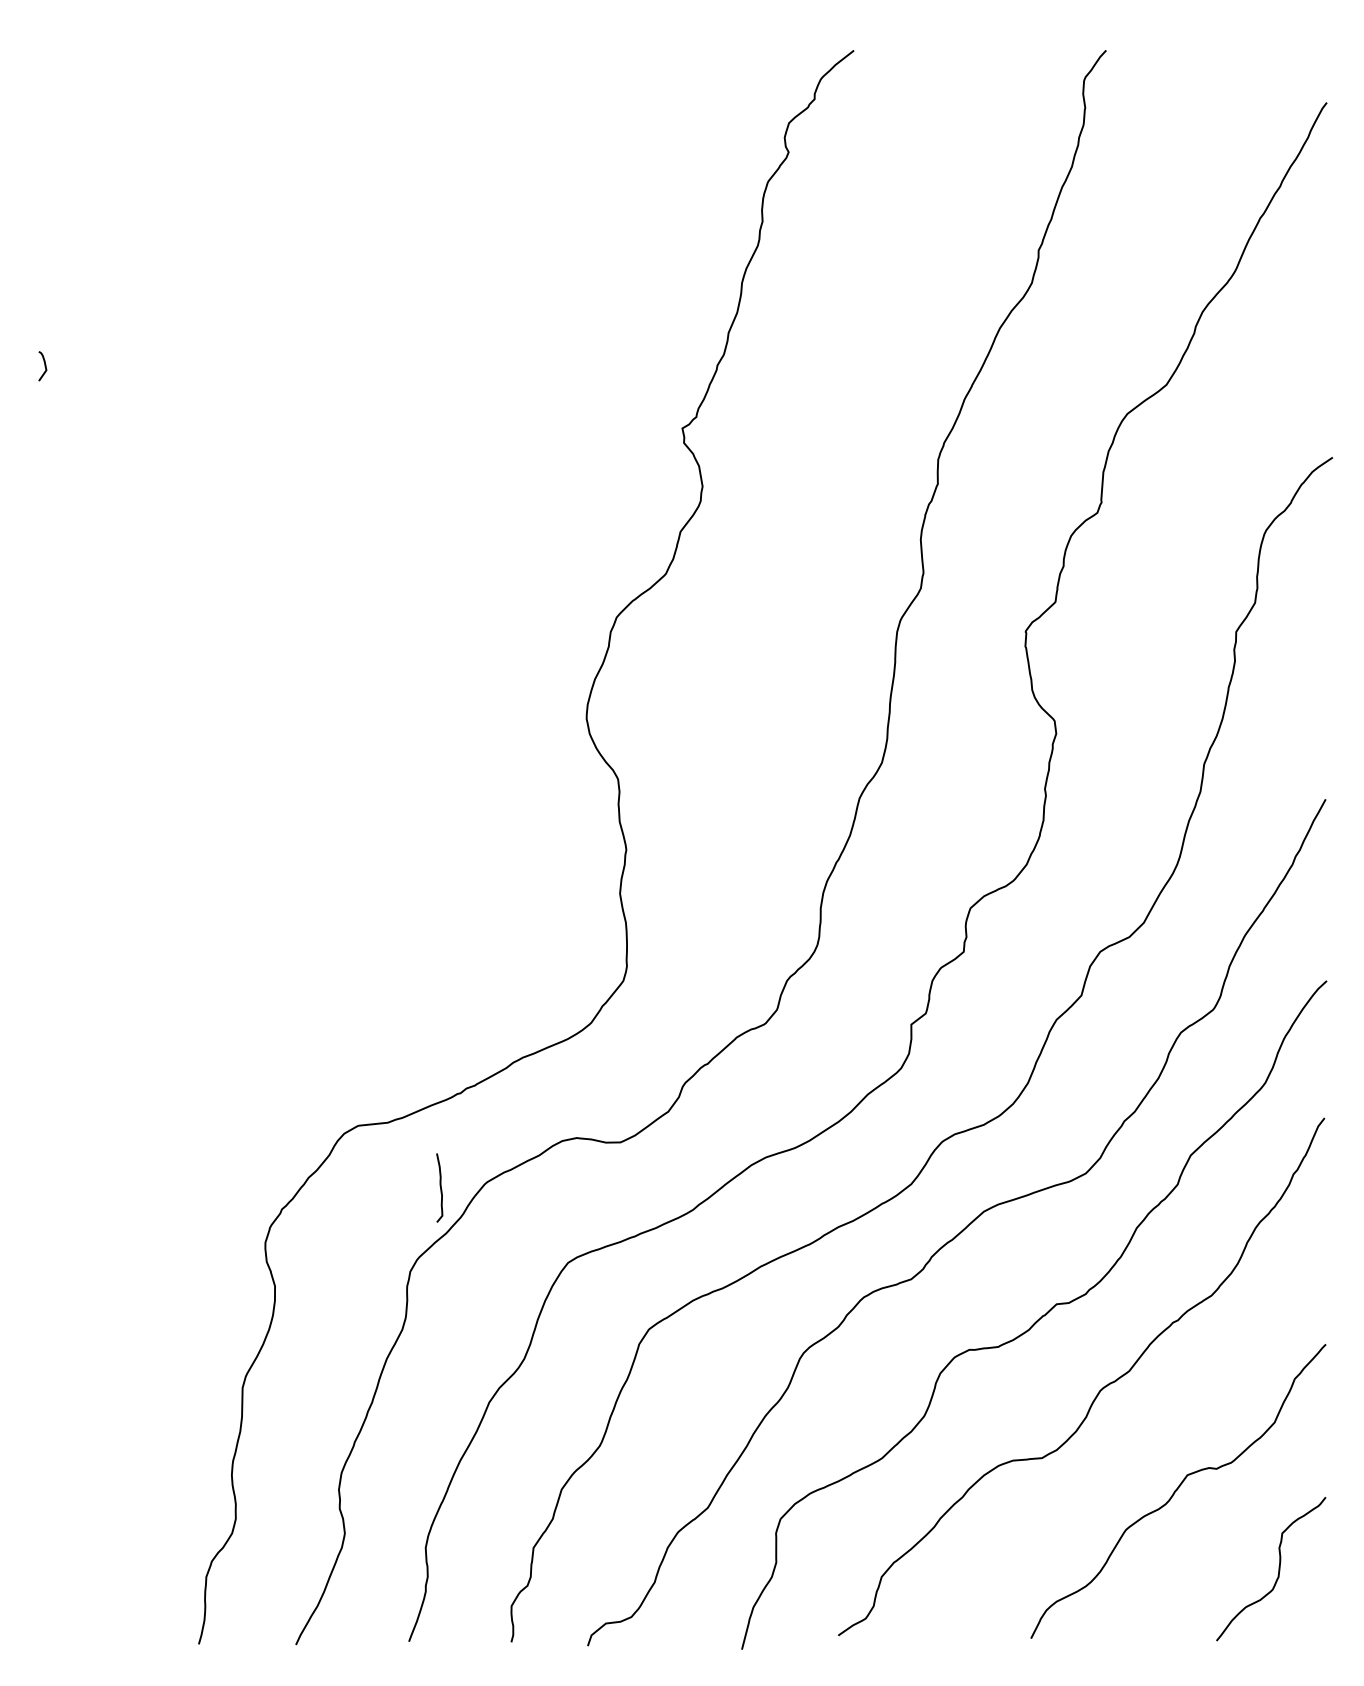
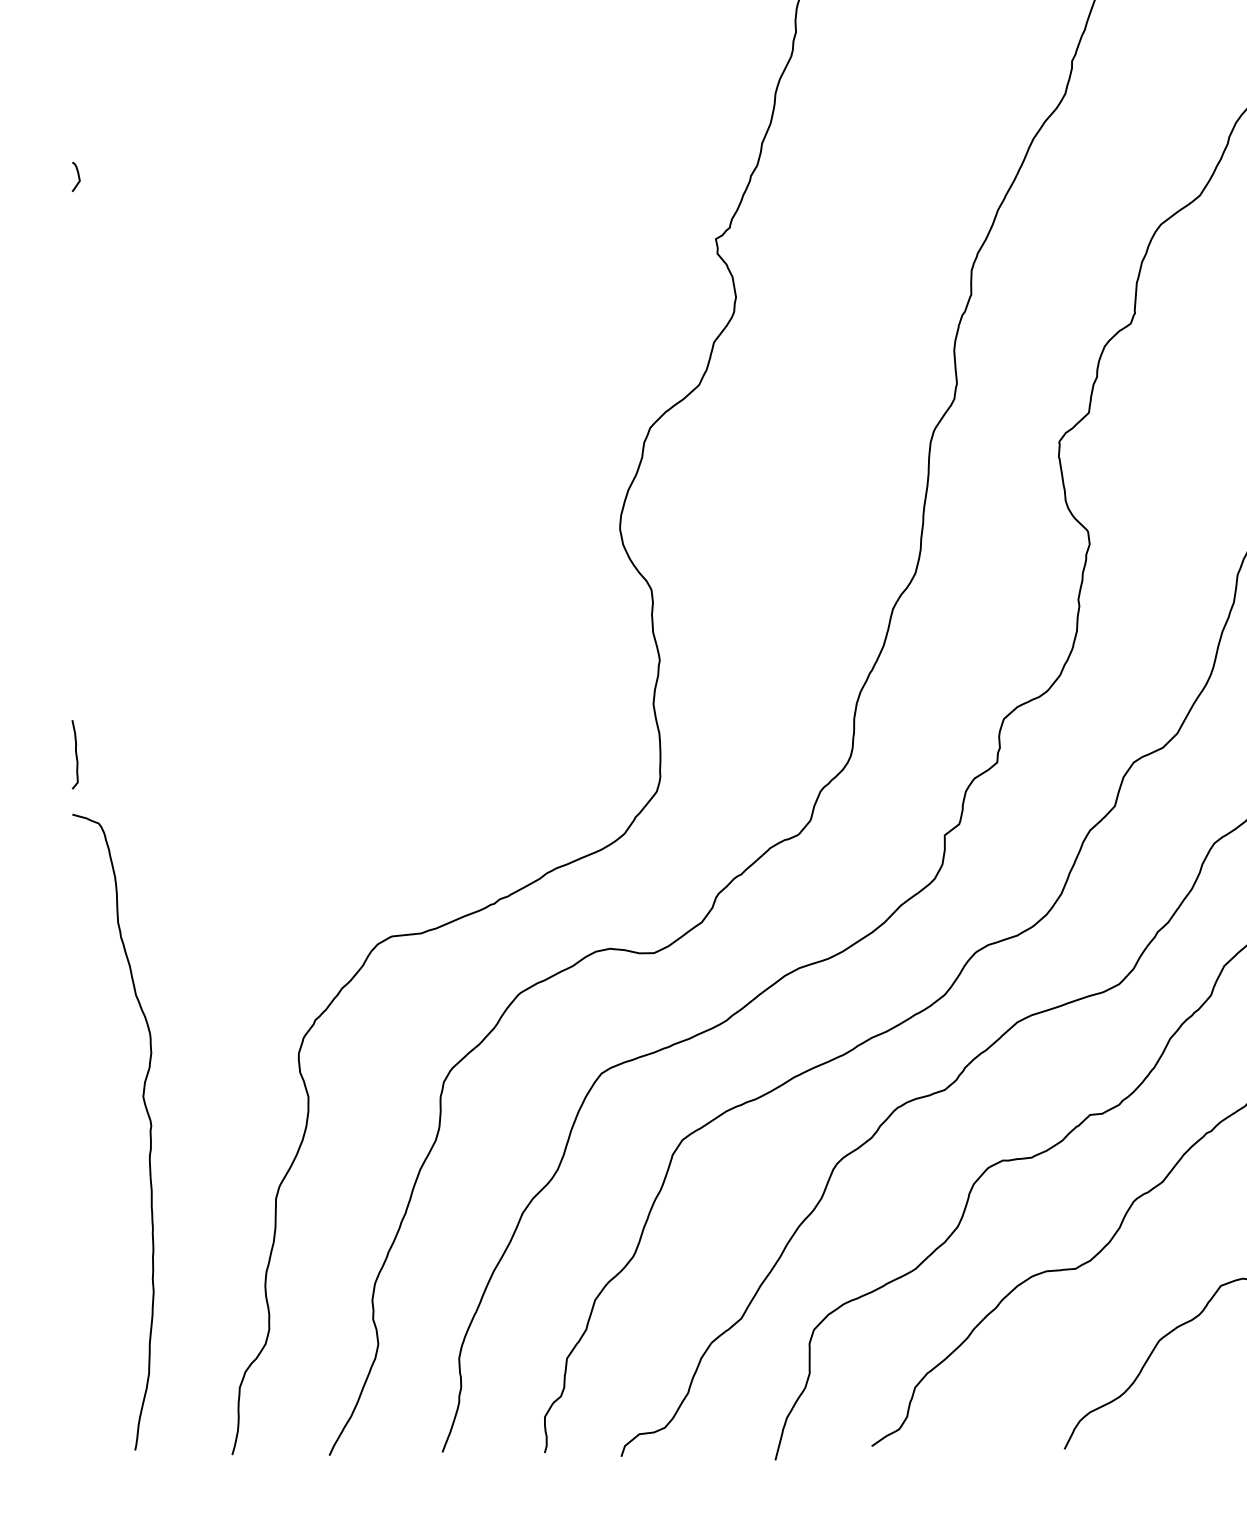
curve: (439, 1186) -> (74, 753), moved
curve: (116, 1321) -> (149, 1132), added

